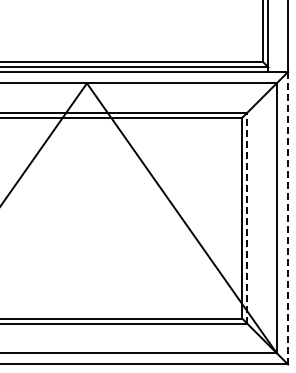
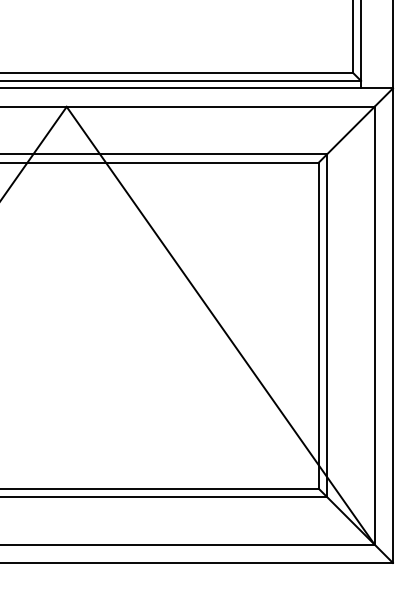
line: (247, 218) -> (327, 326), dashed -> solid
line: (288, 218) -> (393, 326), dashed -> solid

